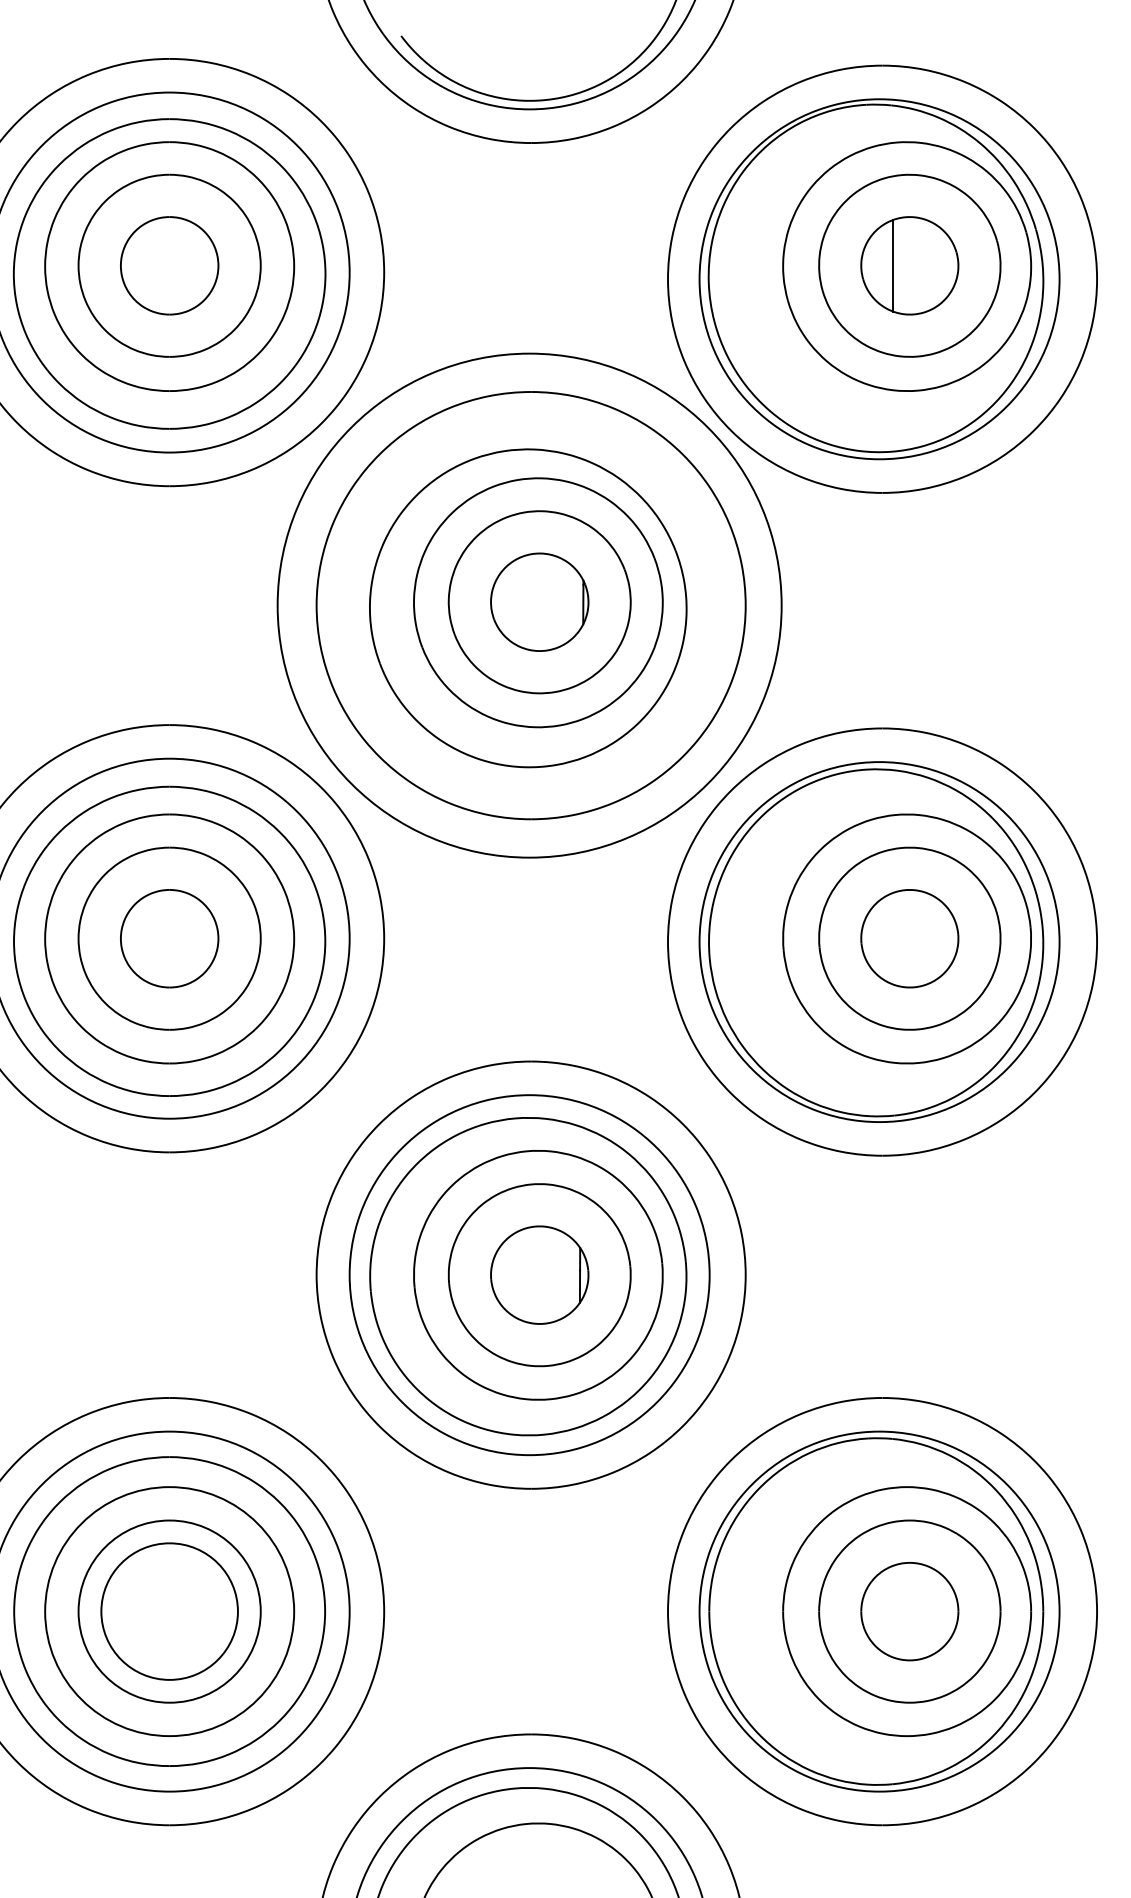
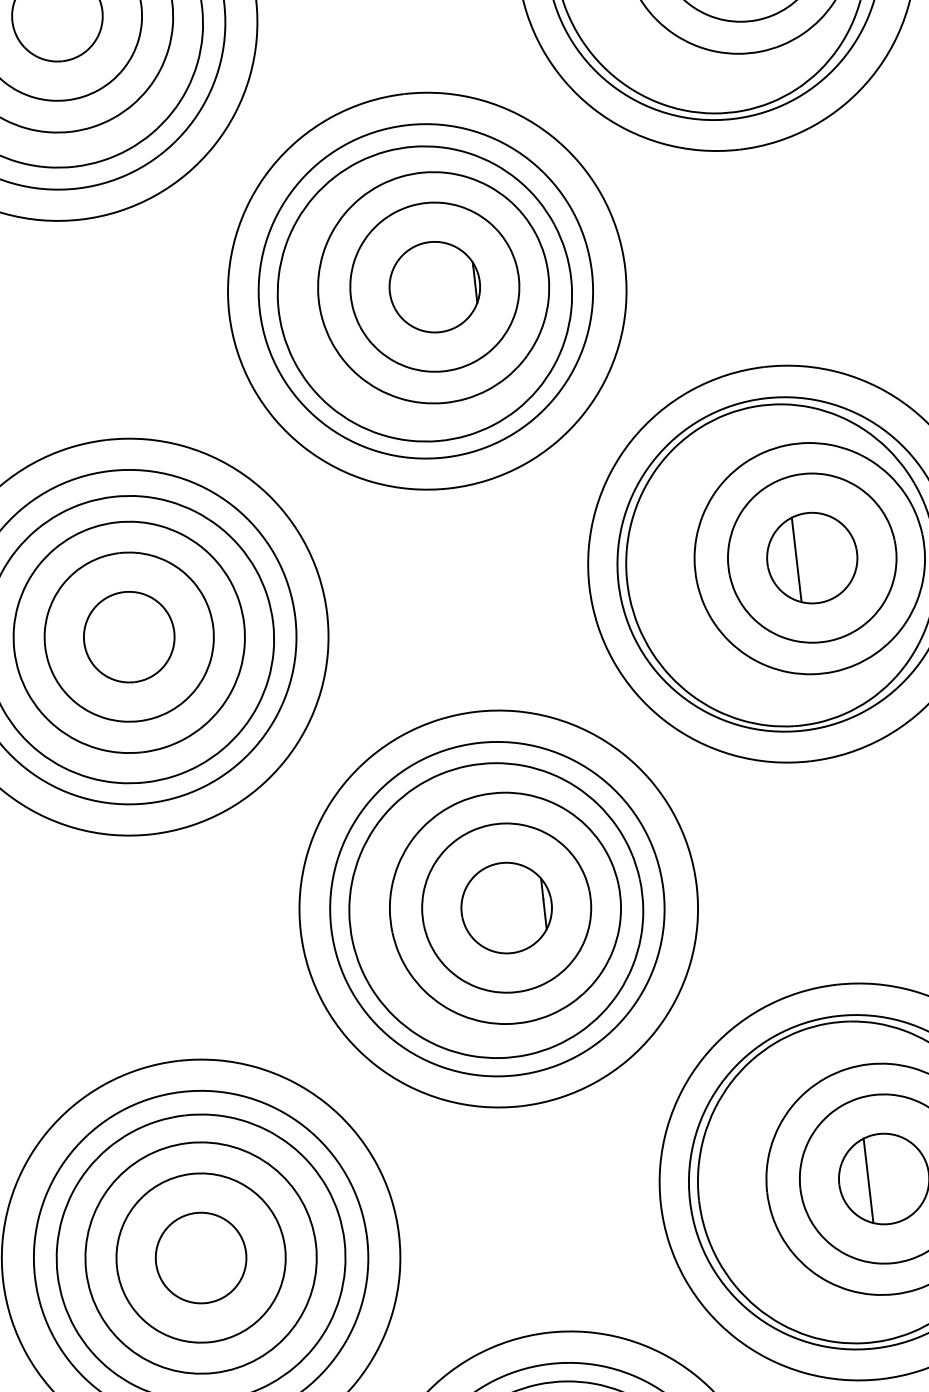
circle: (529, 605) -> (425, 291), size x0.71
line: (892, 938) -> (796, 559), added
circle: (169, 1611) -> (200, 1257), size x0.71
line: (892, 1611) -> (868, 1180), added

